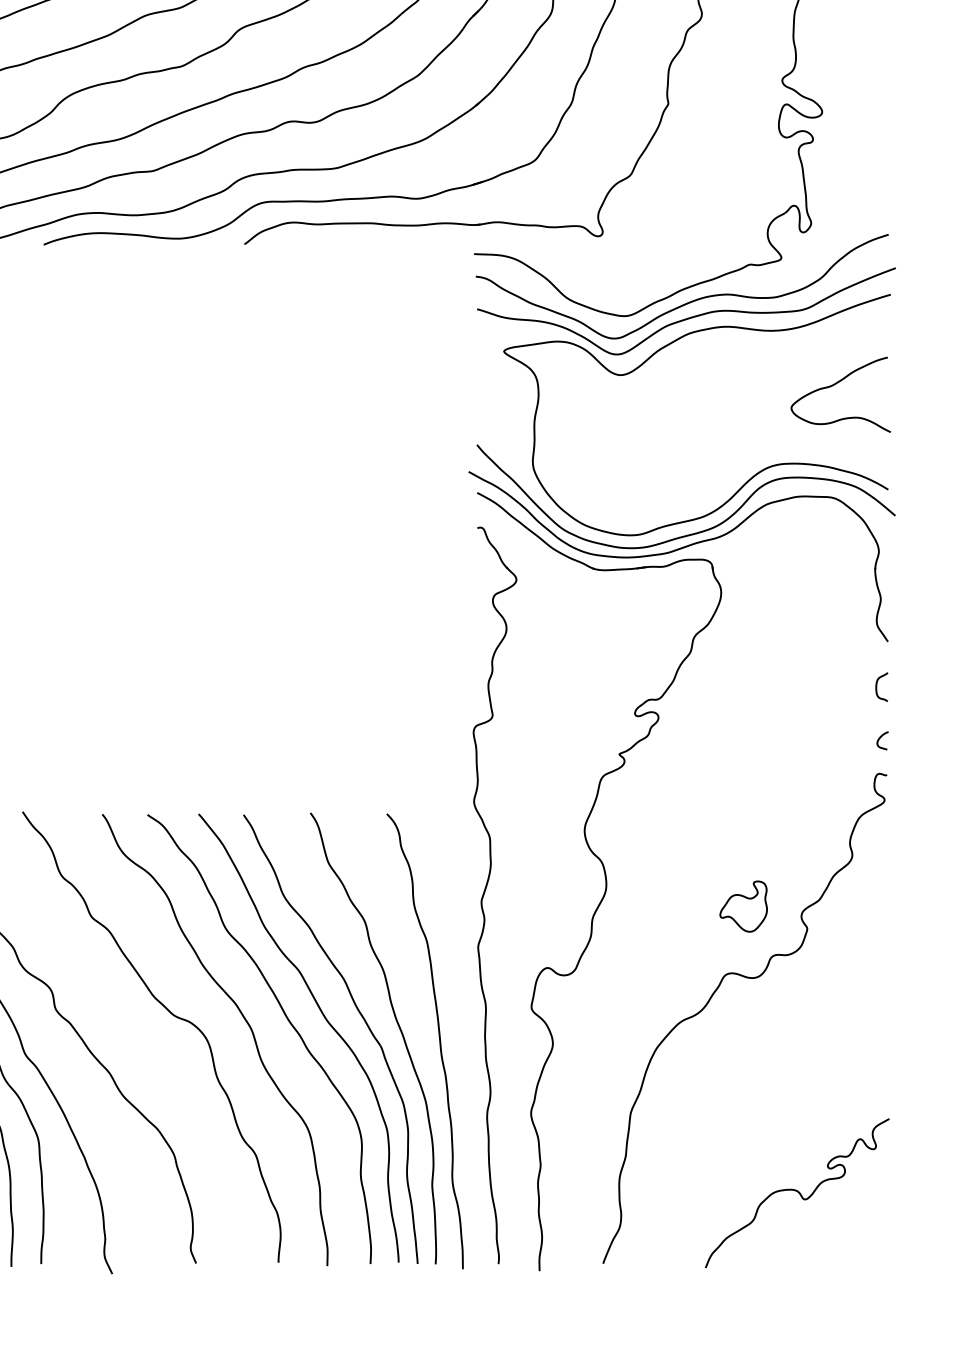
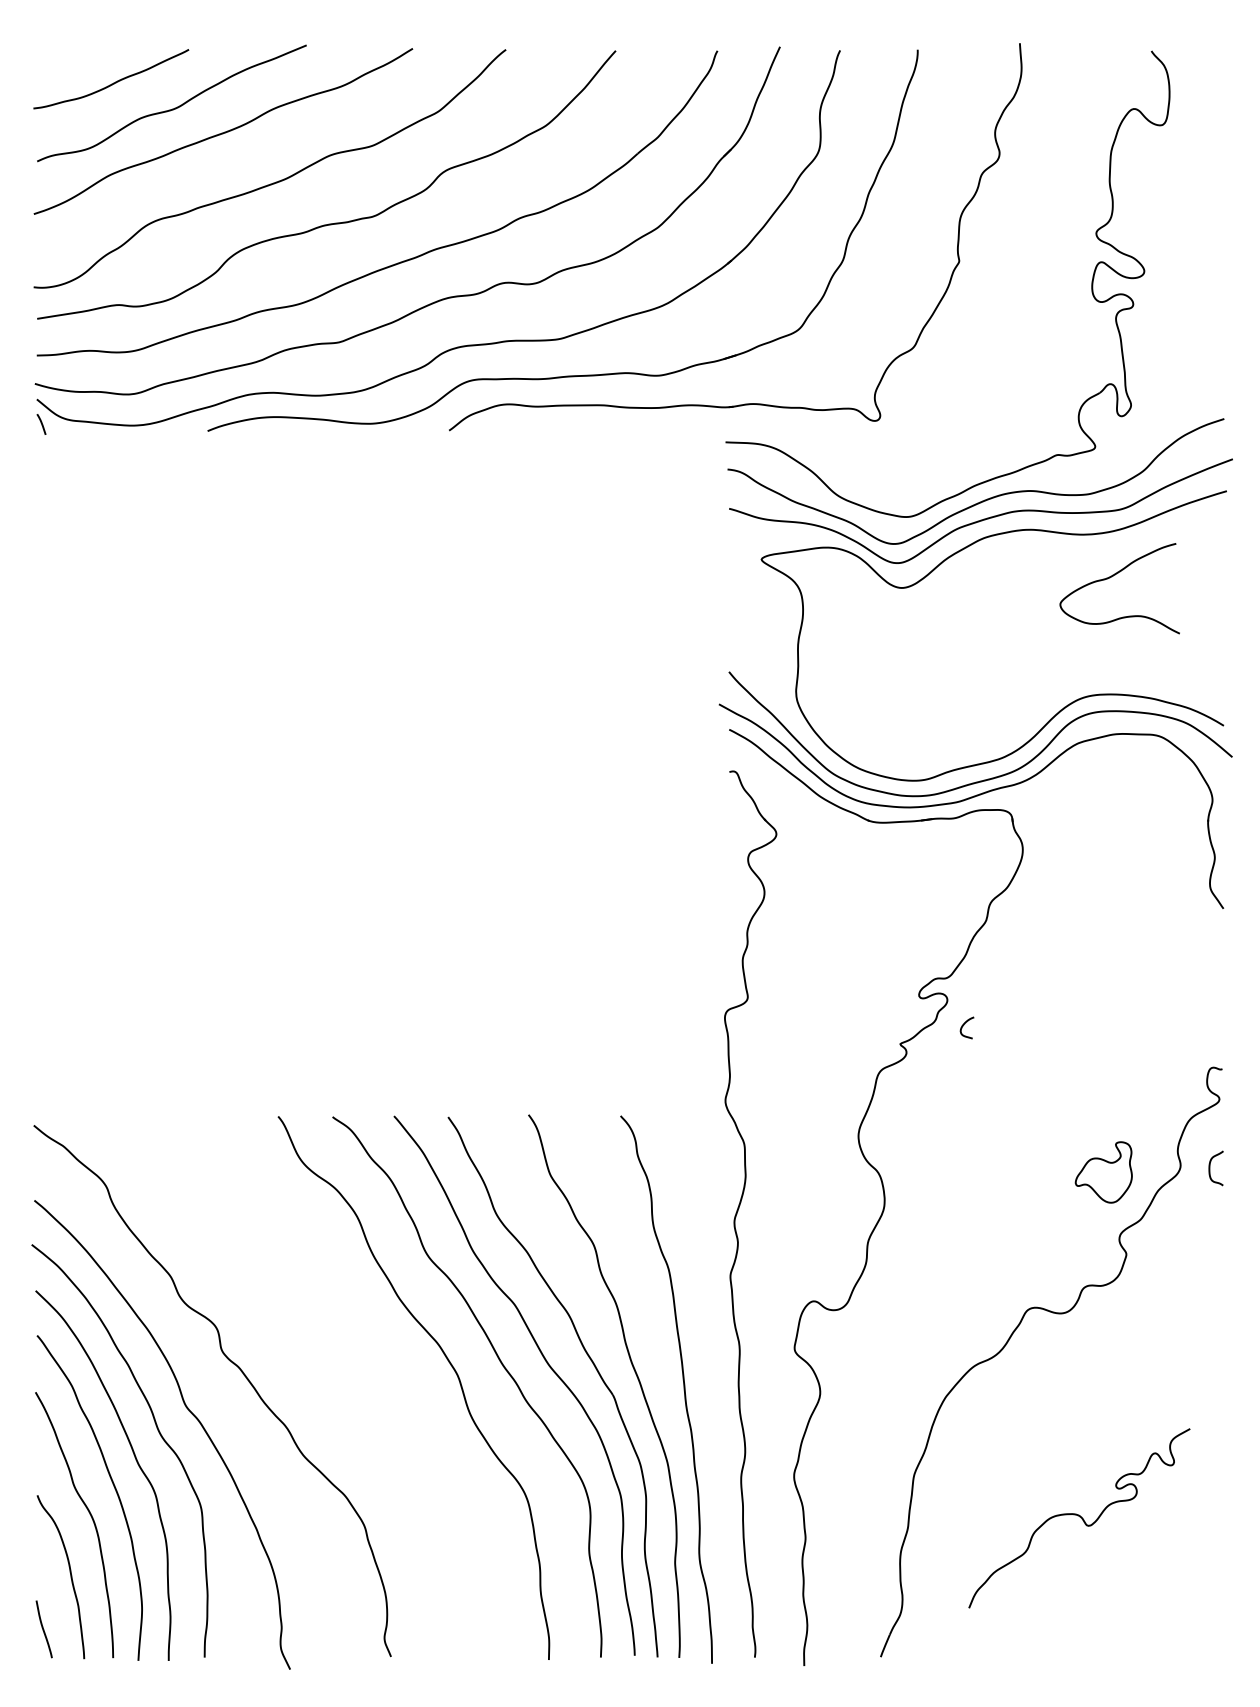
curve: (835, 384) -> (1113, 576), moved
curve: (877, 687) -> (1210, 1168), moved
curve: (880, 738) -> (964, 1025), moved
part: (743, 906) -> (1103, 1172), moved
part: (172, 1015) -> (362, 1358), removed
curve: (797, 1192) -> (1079, 1517), moved

